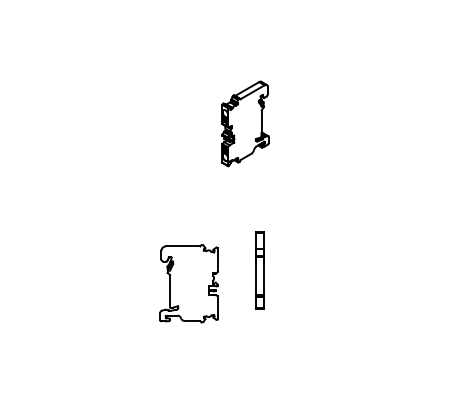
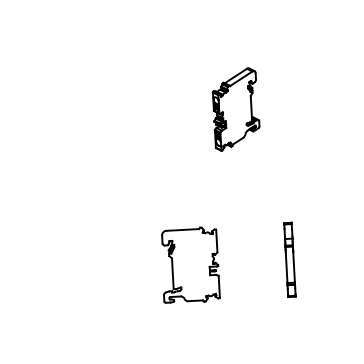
part: (259, 270) -> (289, 259), moved

